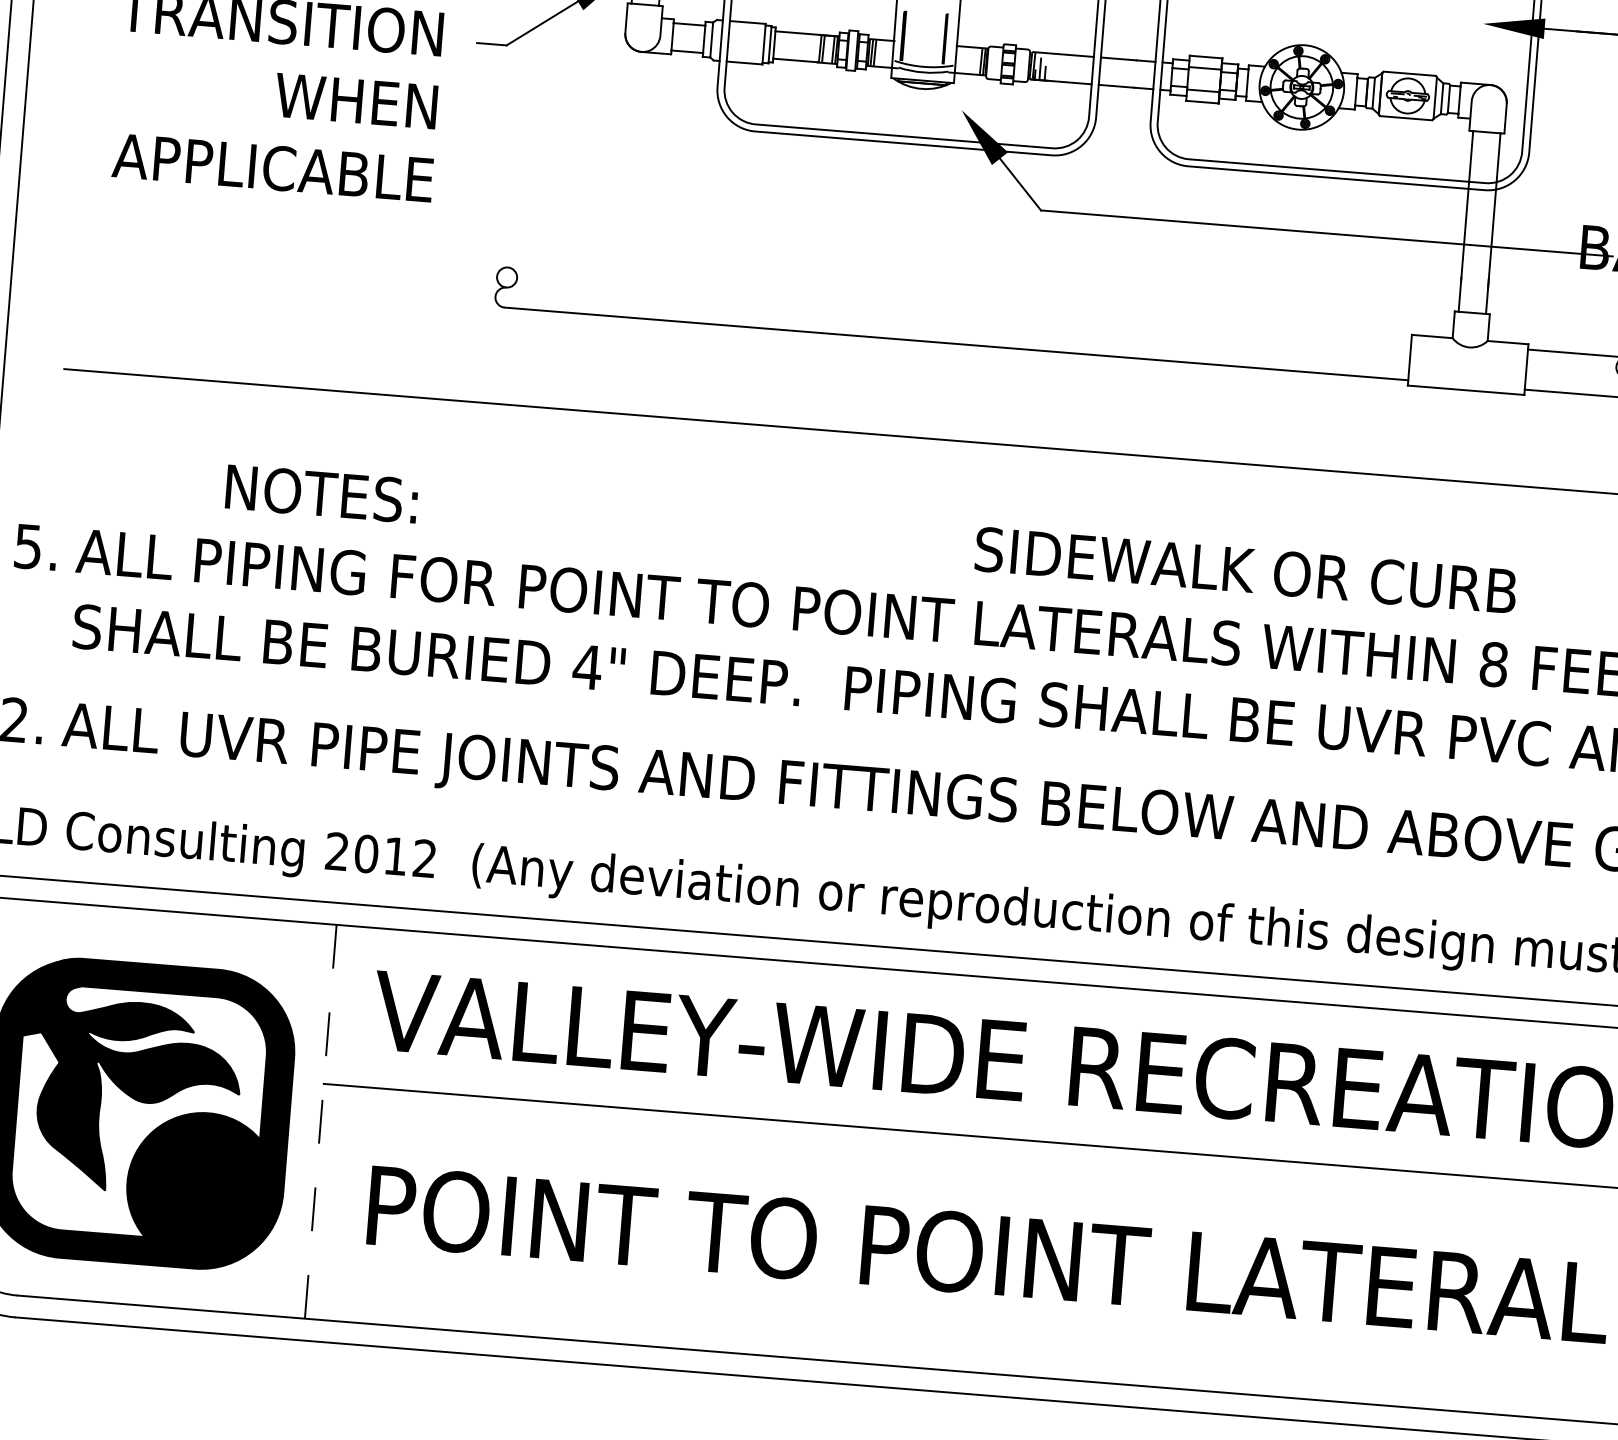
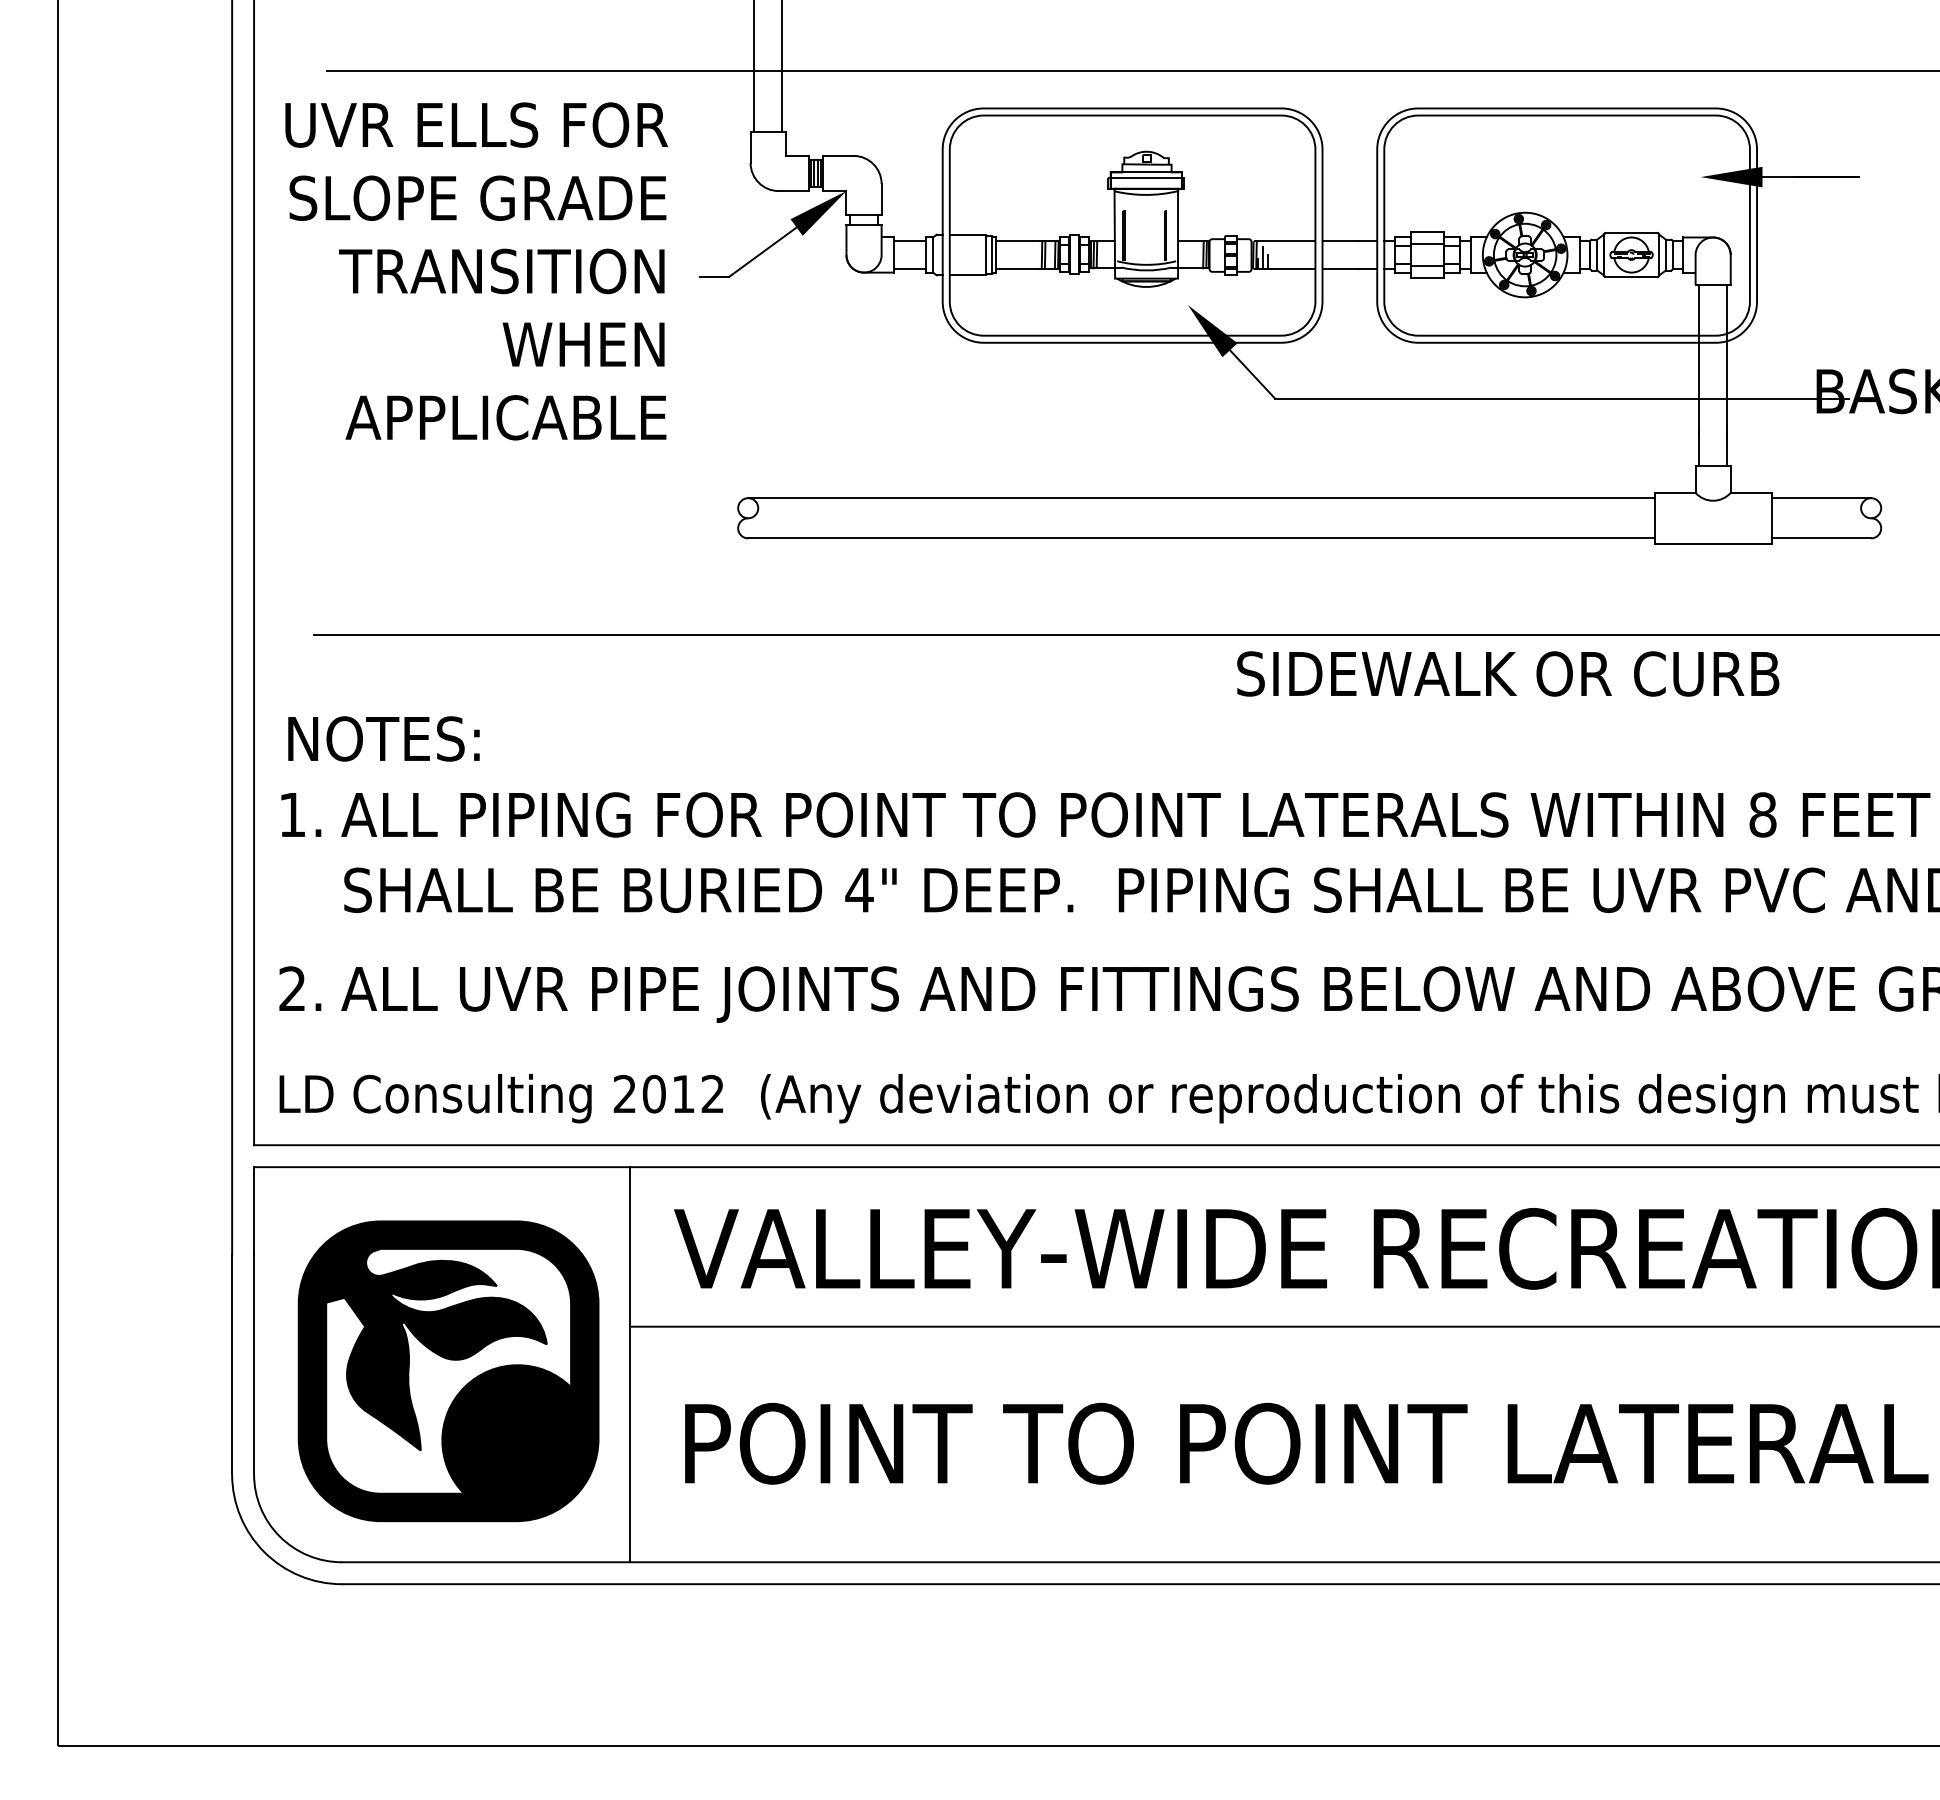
line: (959, 304) -> (1201, 498), added
text: (321, 493) -> (383, 738), moved
text: (28, 547) -> (292, 815), 5. -> 1.
text: (1246, 570) -> (1508, 673), moved
line: (321, 1121) -> (630, 1364), dashed -> solid

